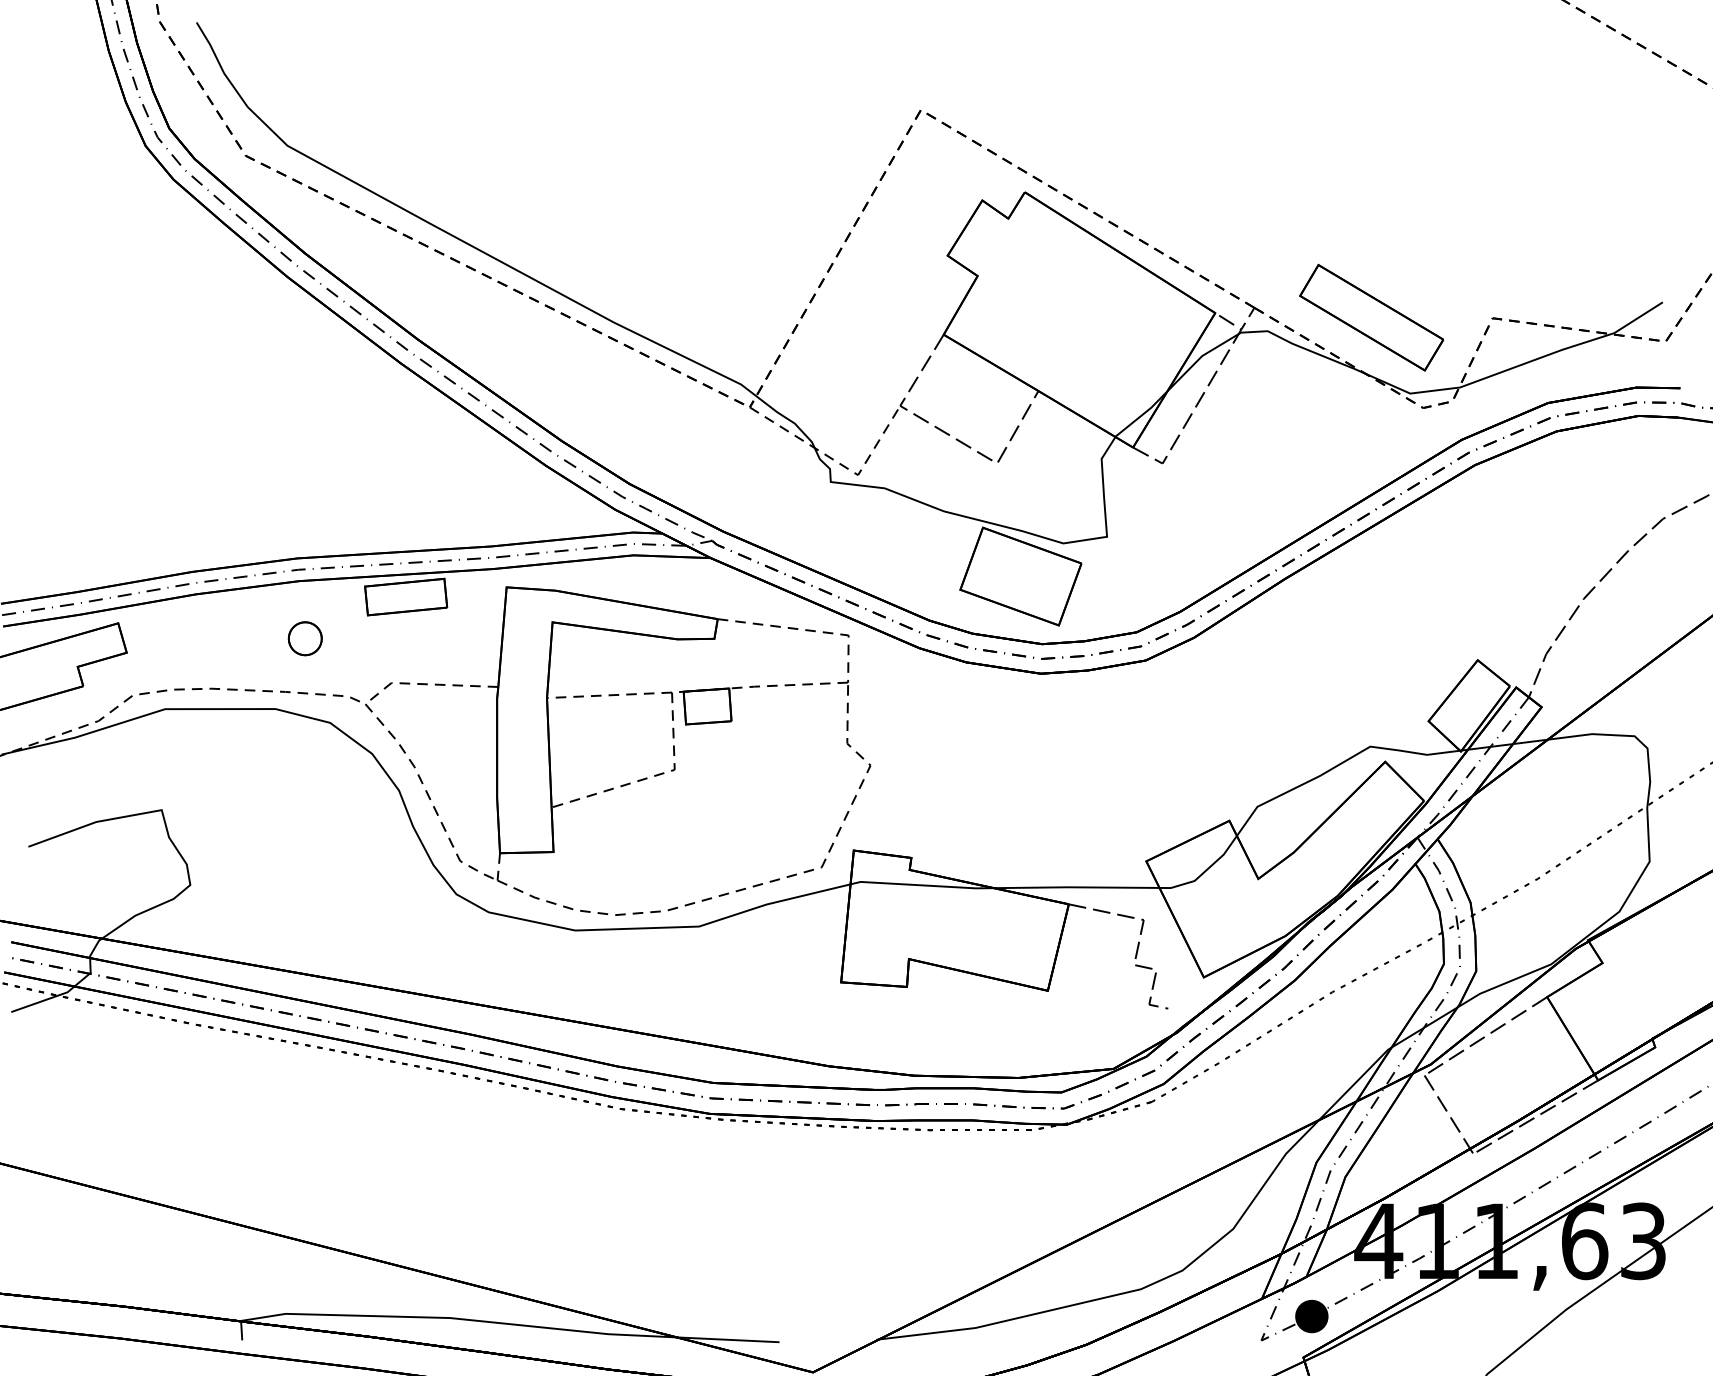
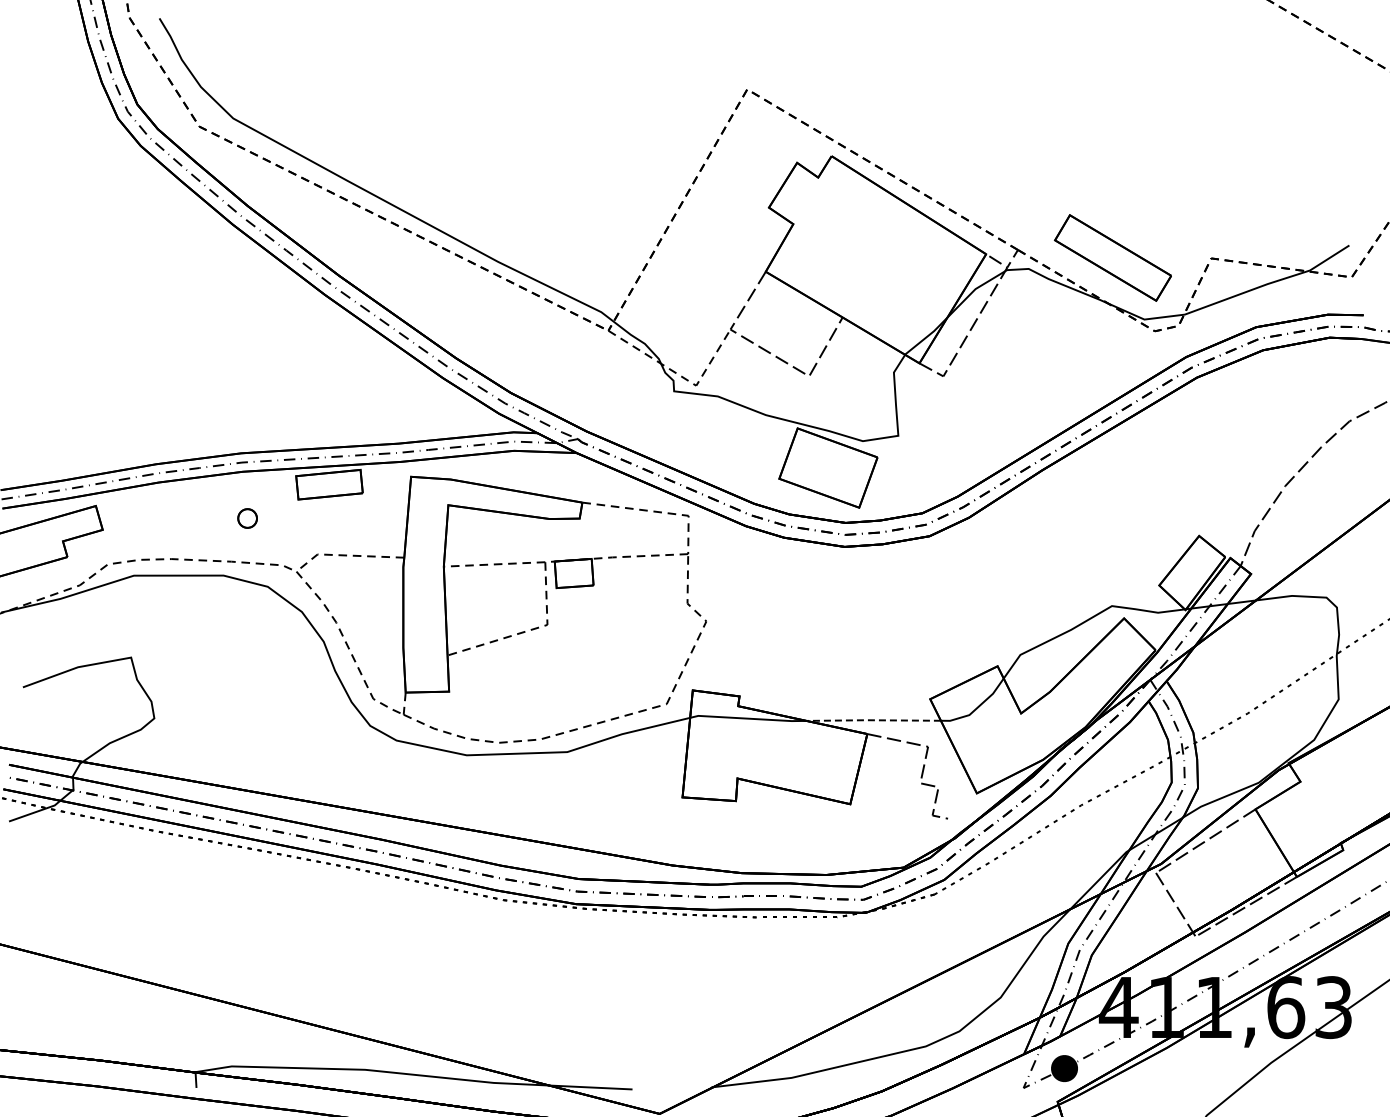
part: (305, 638) -> (247, 518), size x0.7
line: (1076, 887) -> (873, 720), solid -> dashed

